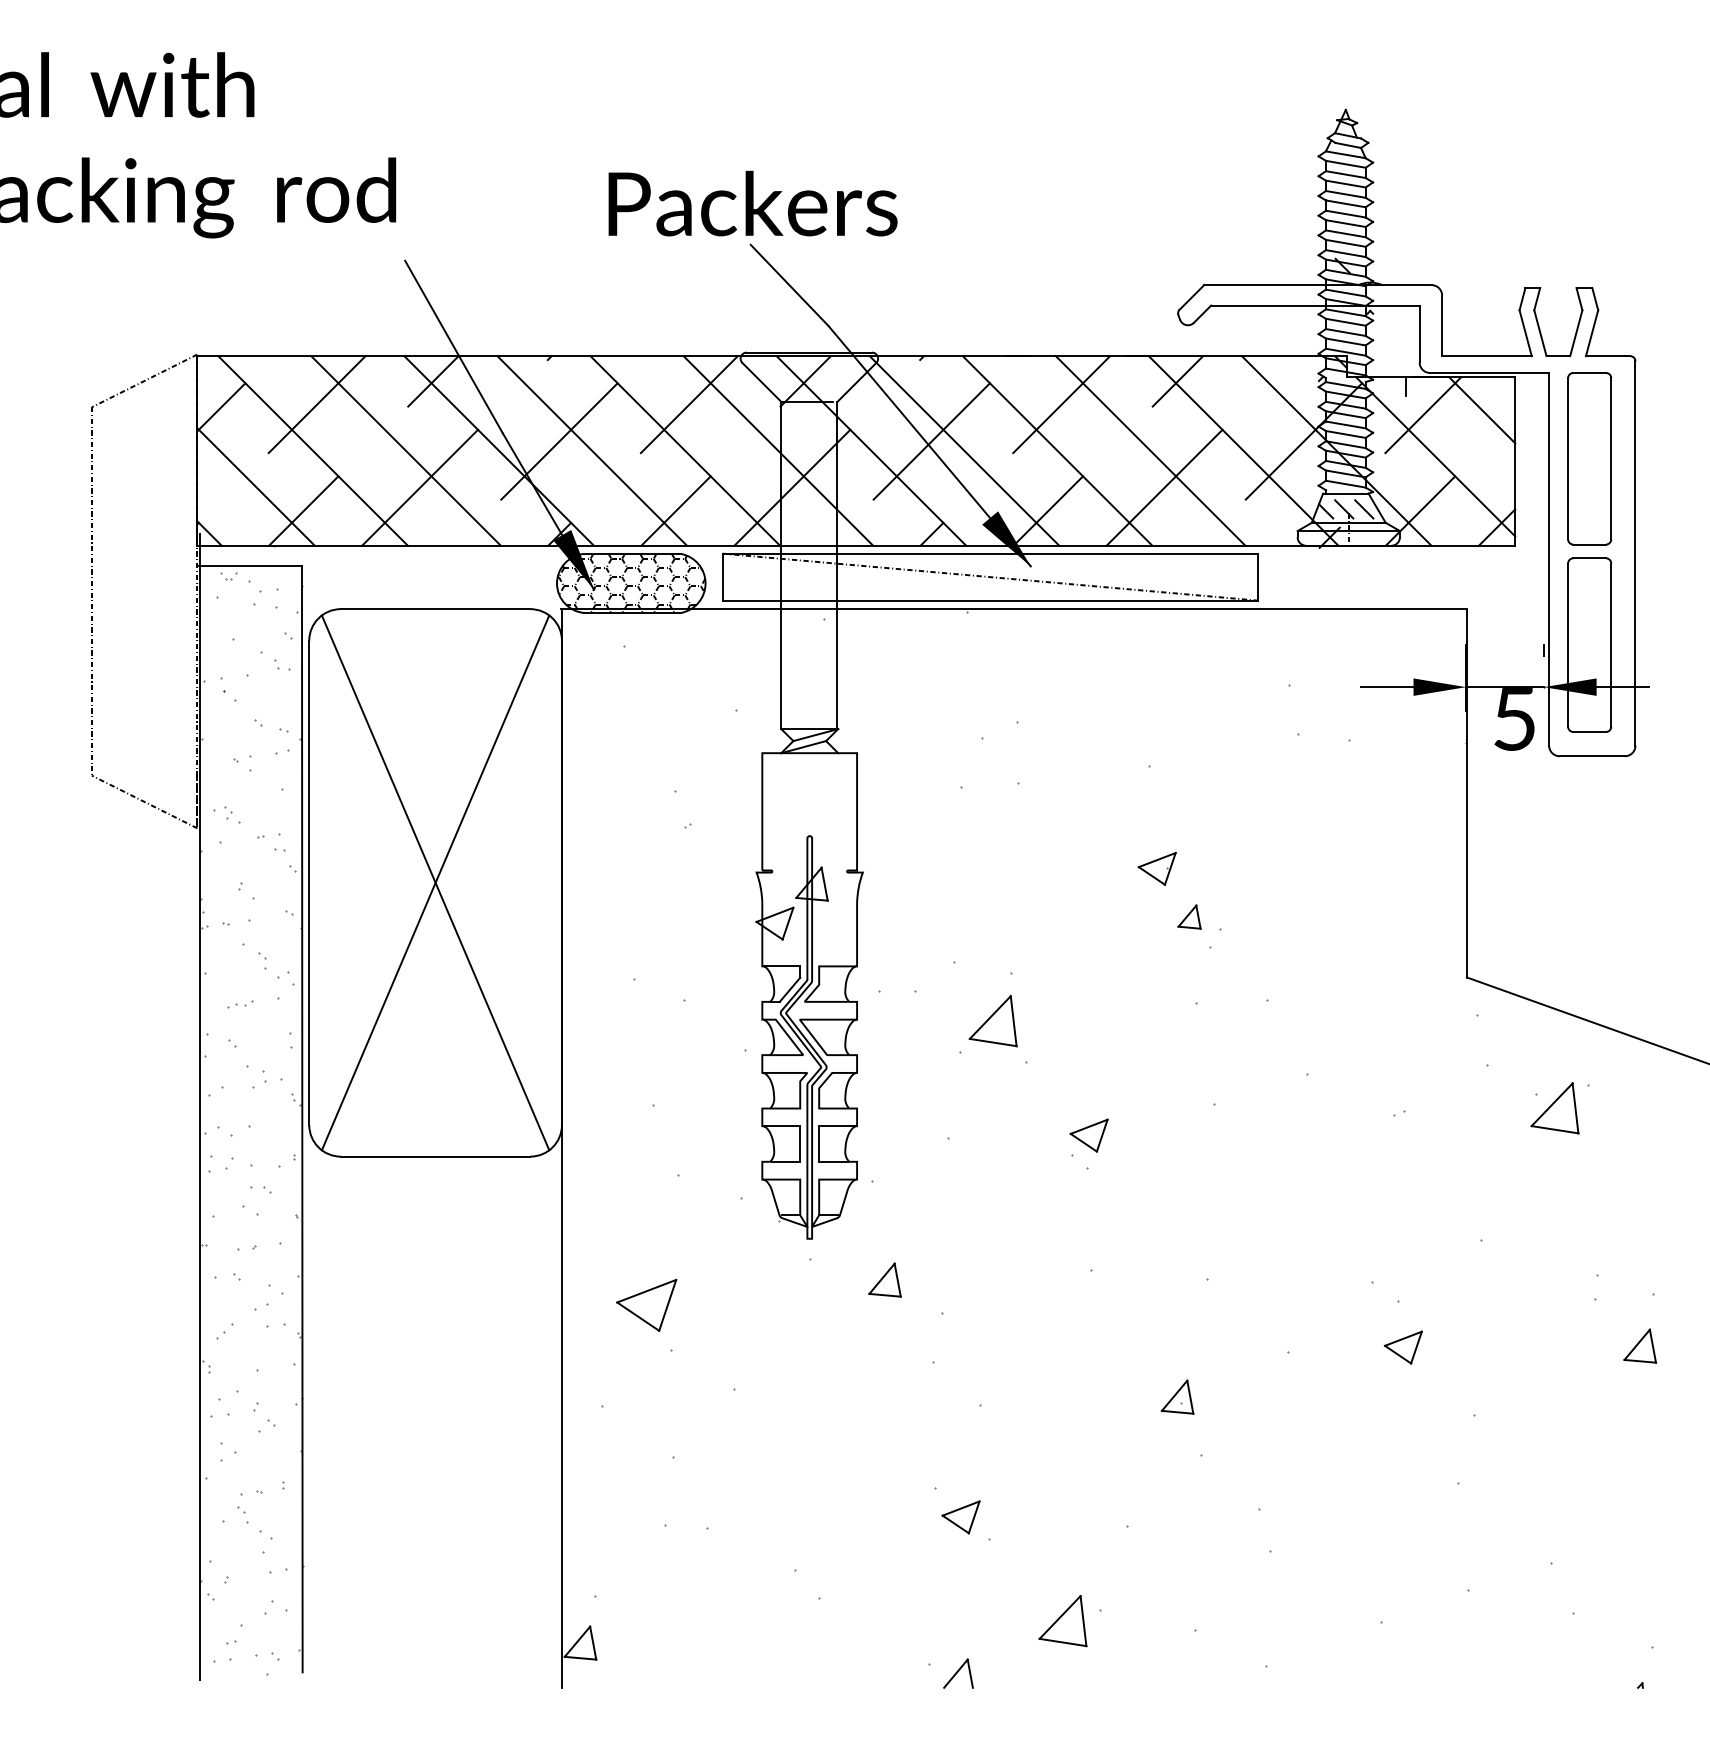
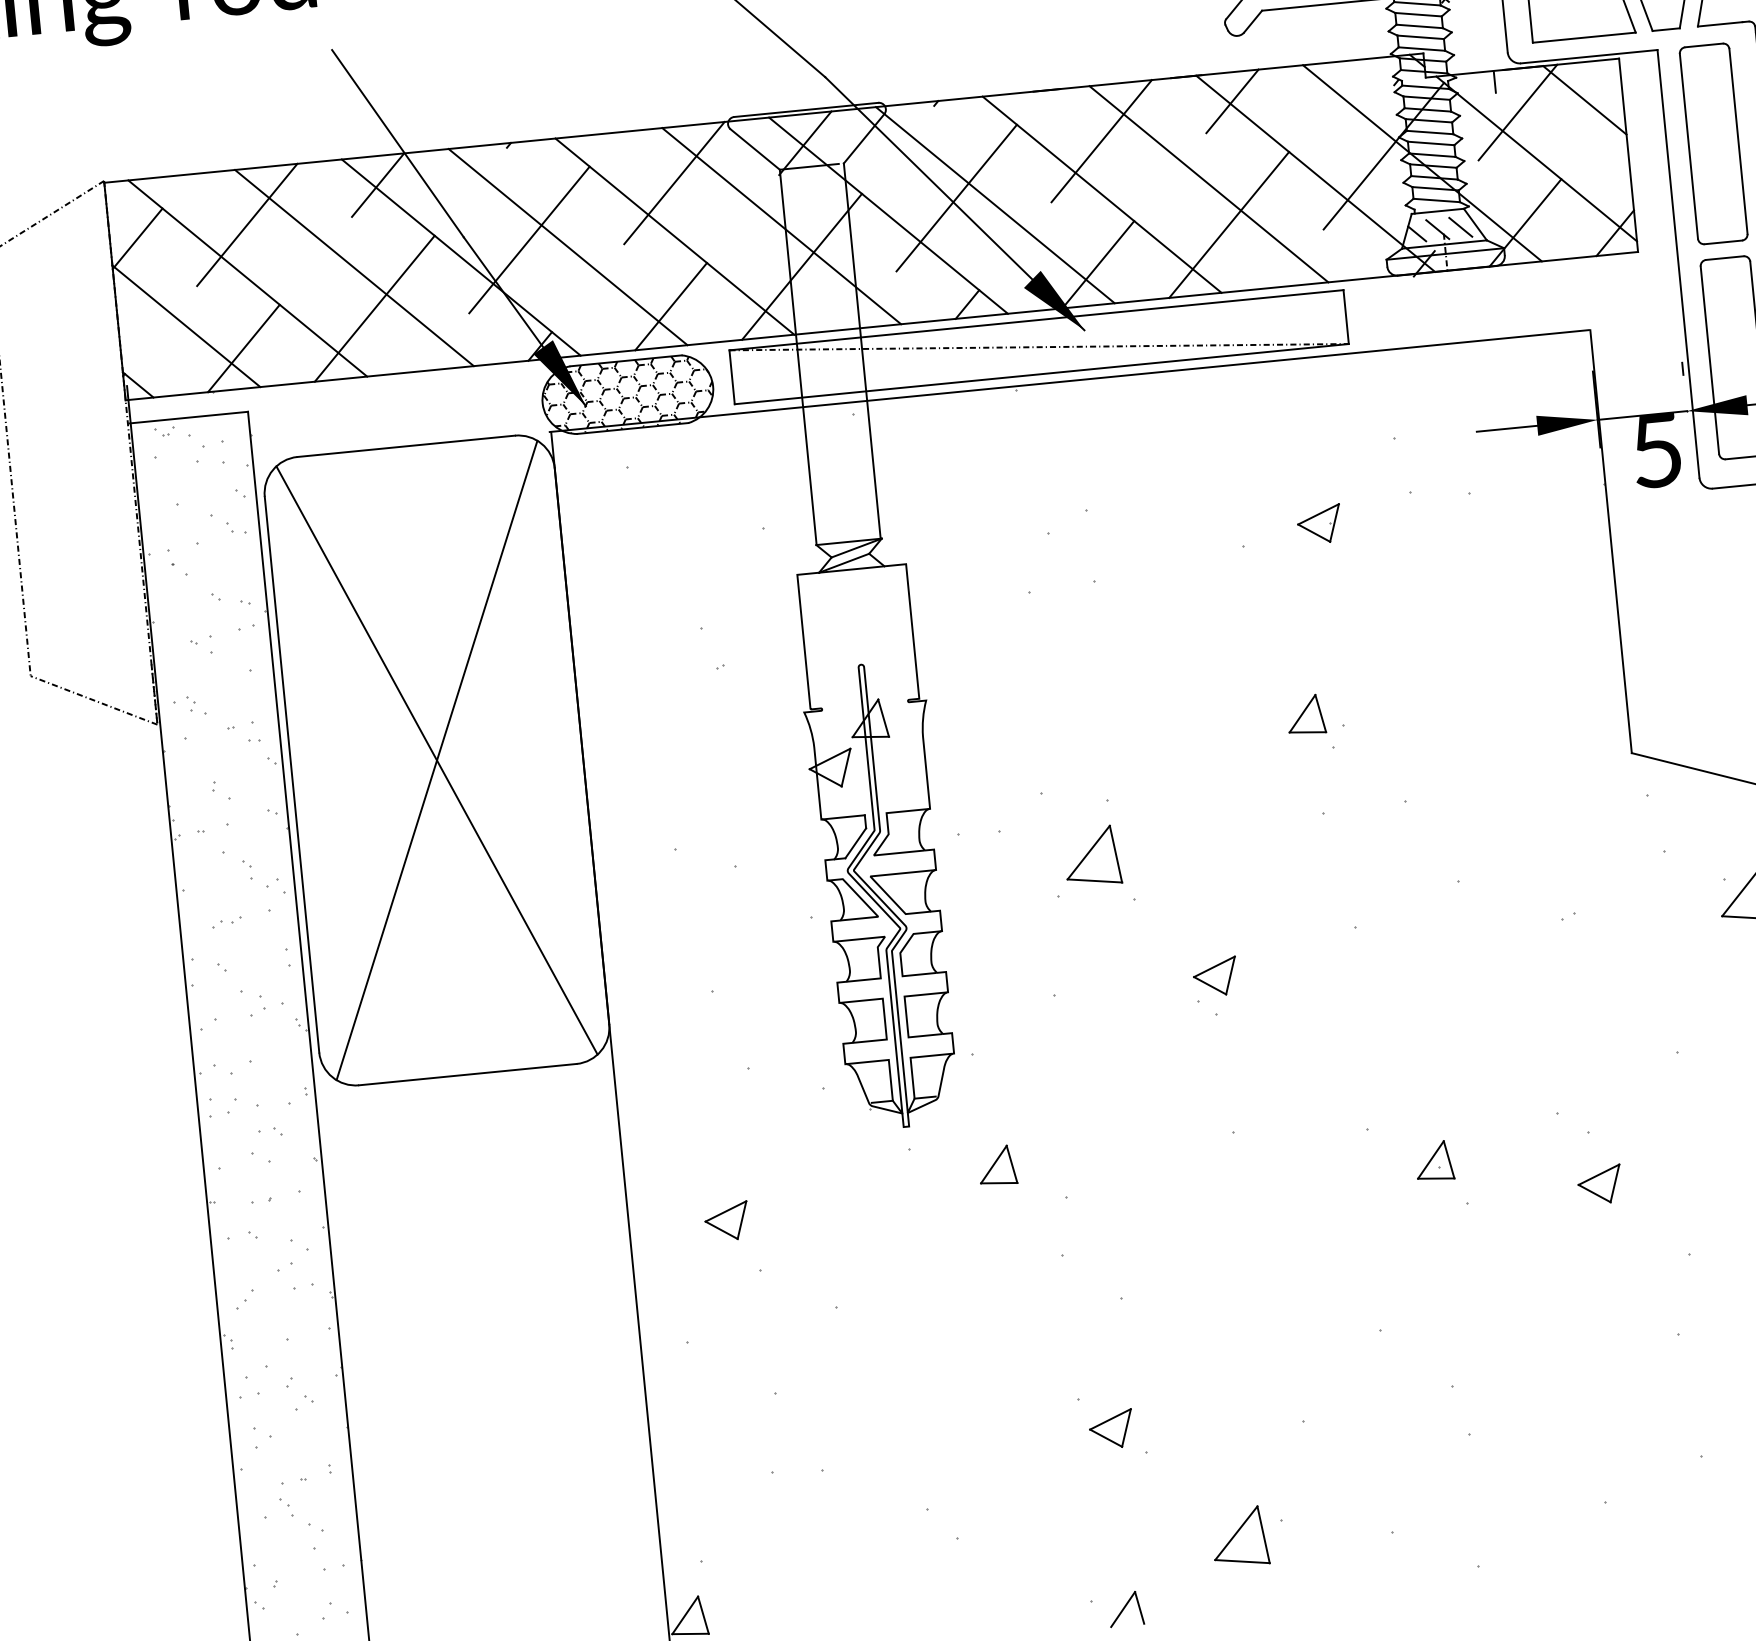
part: (1156, 868) -> (1318, 524), moved
part: (1189, 916) -> (1305, 714), size x1.43
part: (646, 1305) -> (726, 1221), size x0.62
part: (1177, 1396) -> (1434, 1160), moved

